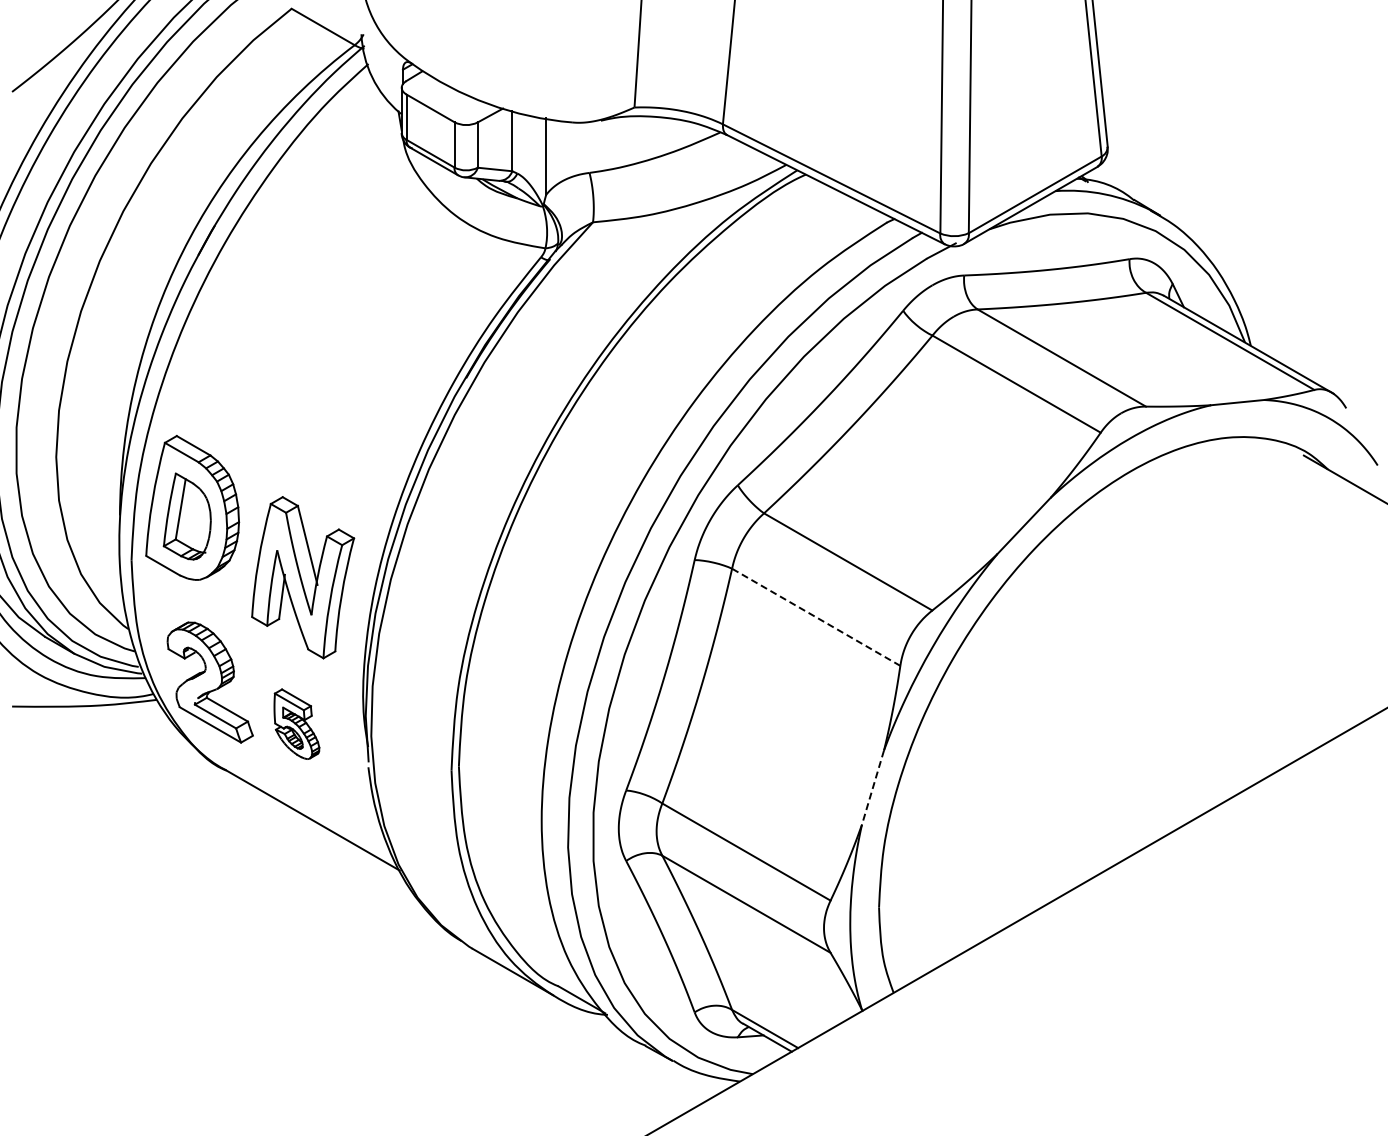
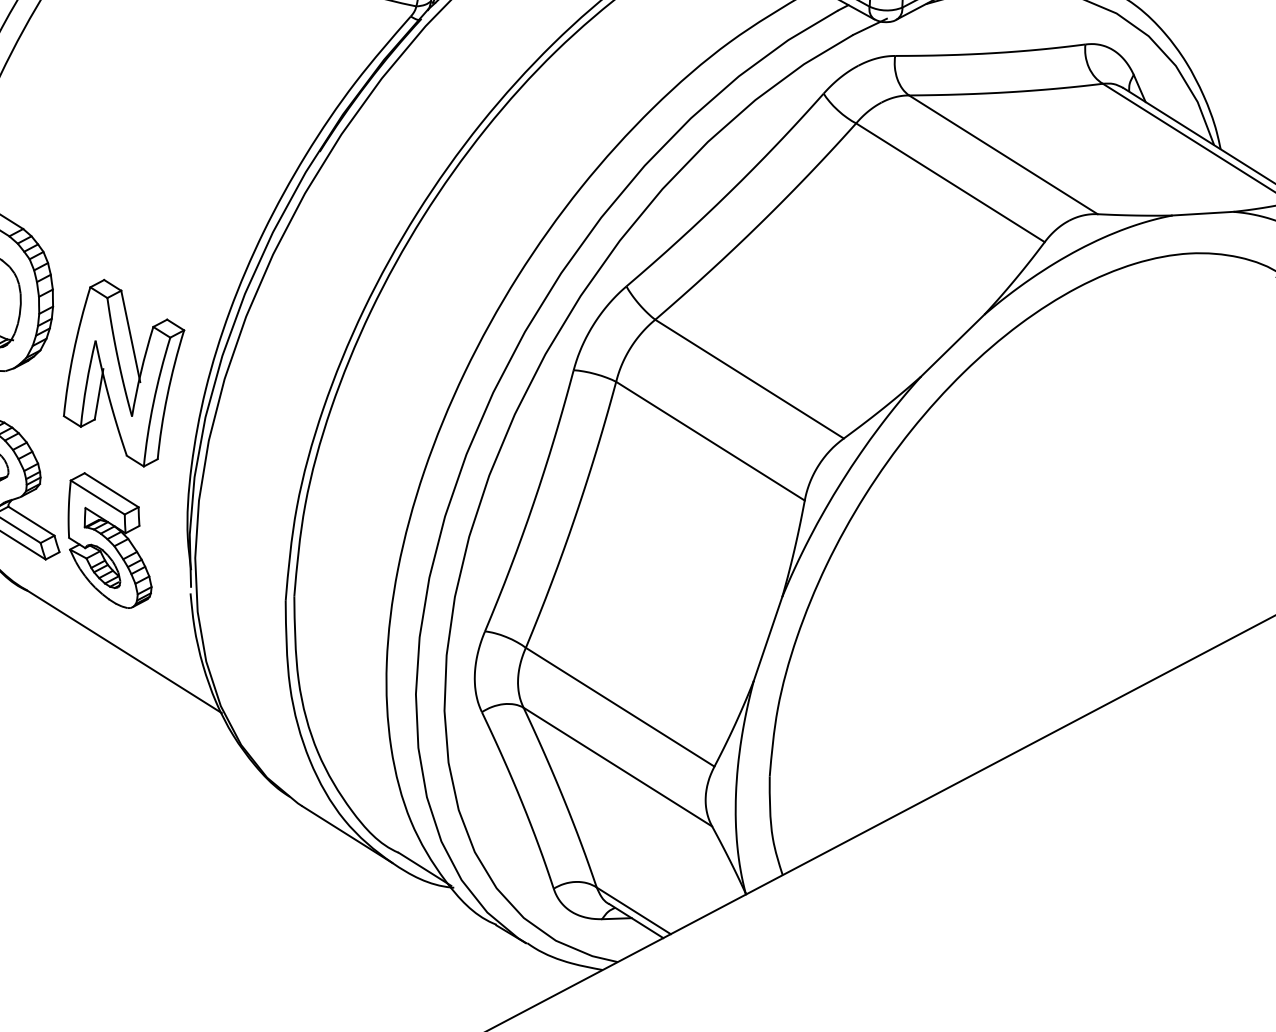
line: (815, 617) -> (709, 441), dashed -> solid
part: (296, 724) -> (110, 541), size x1.67
line: (873, 787) -> (768, 638), dashed -> solid

